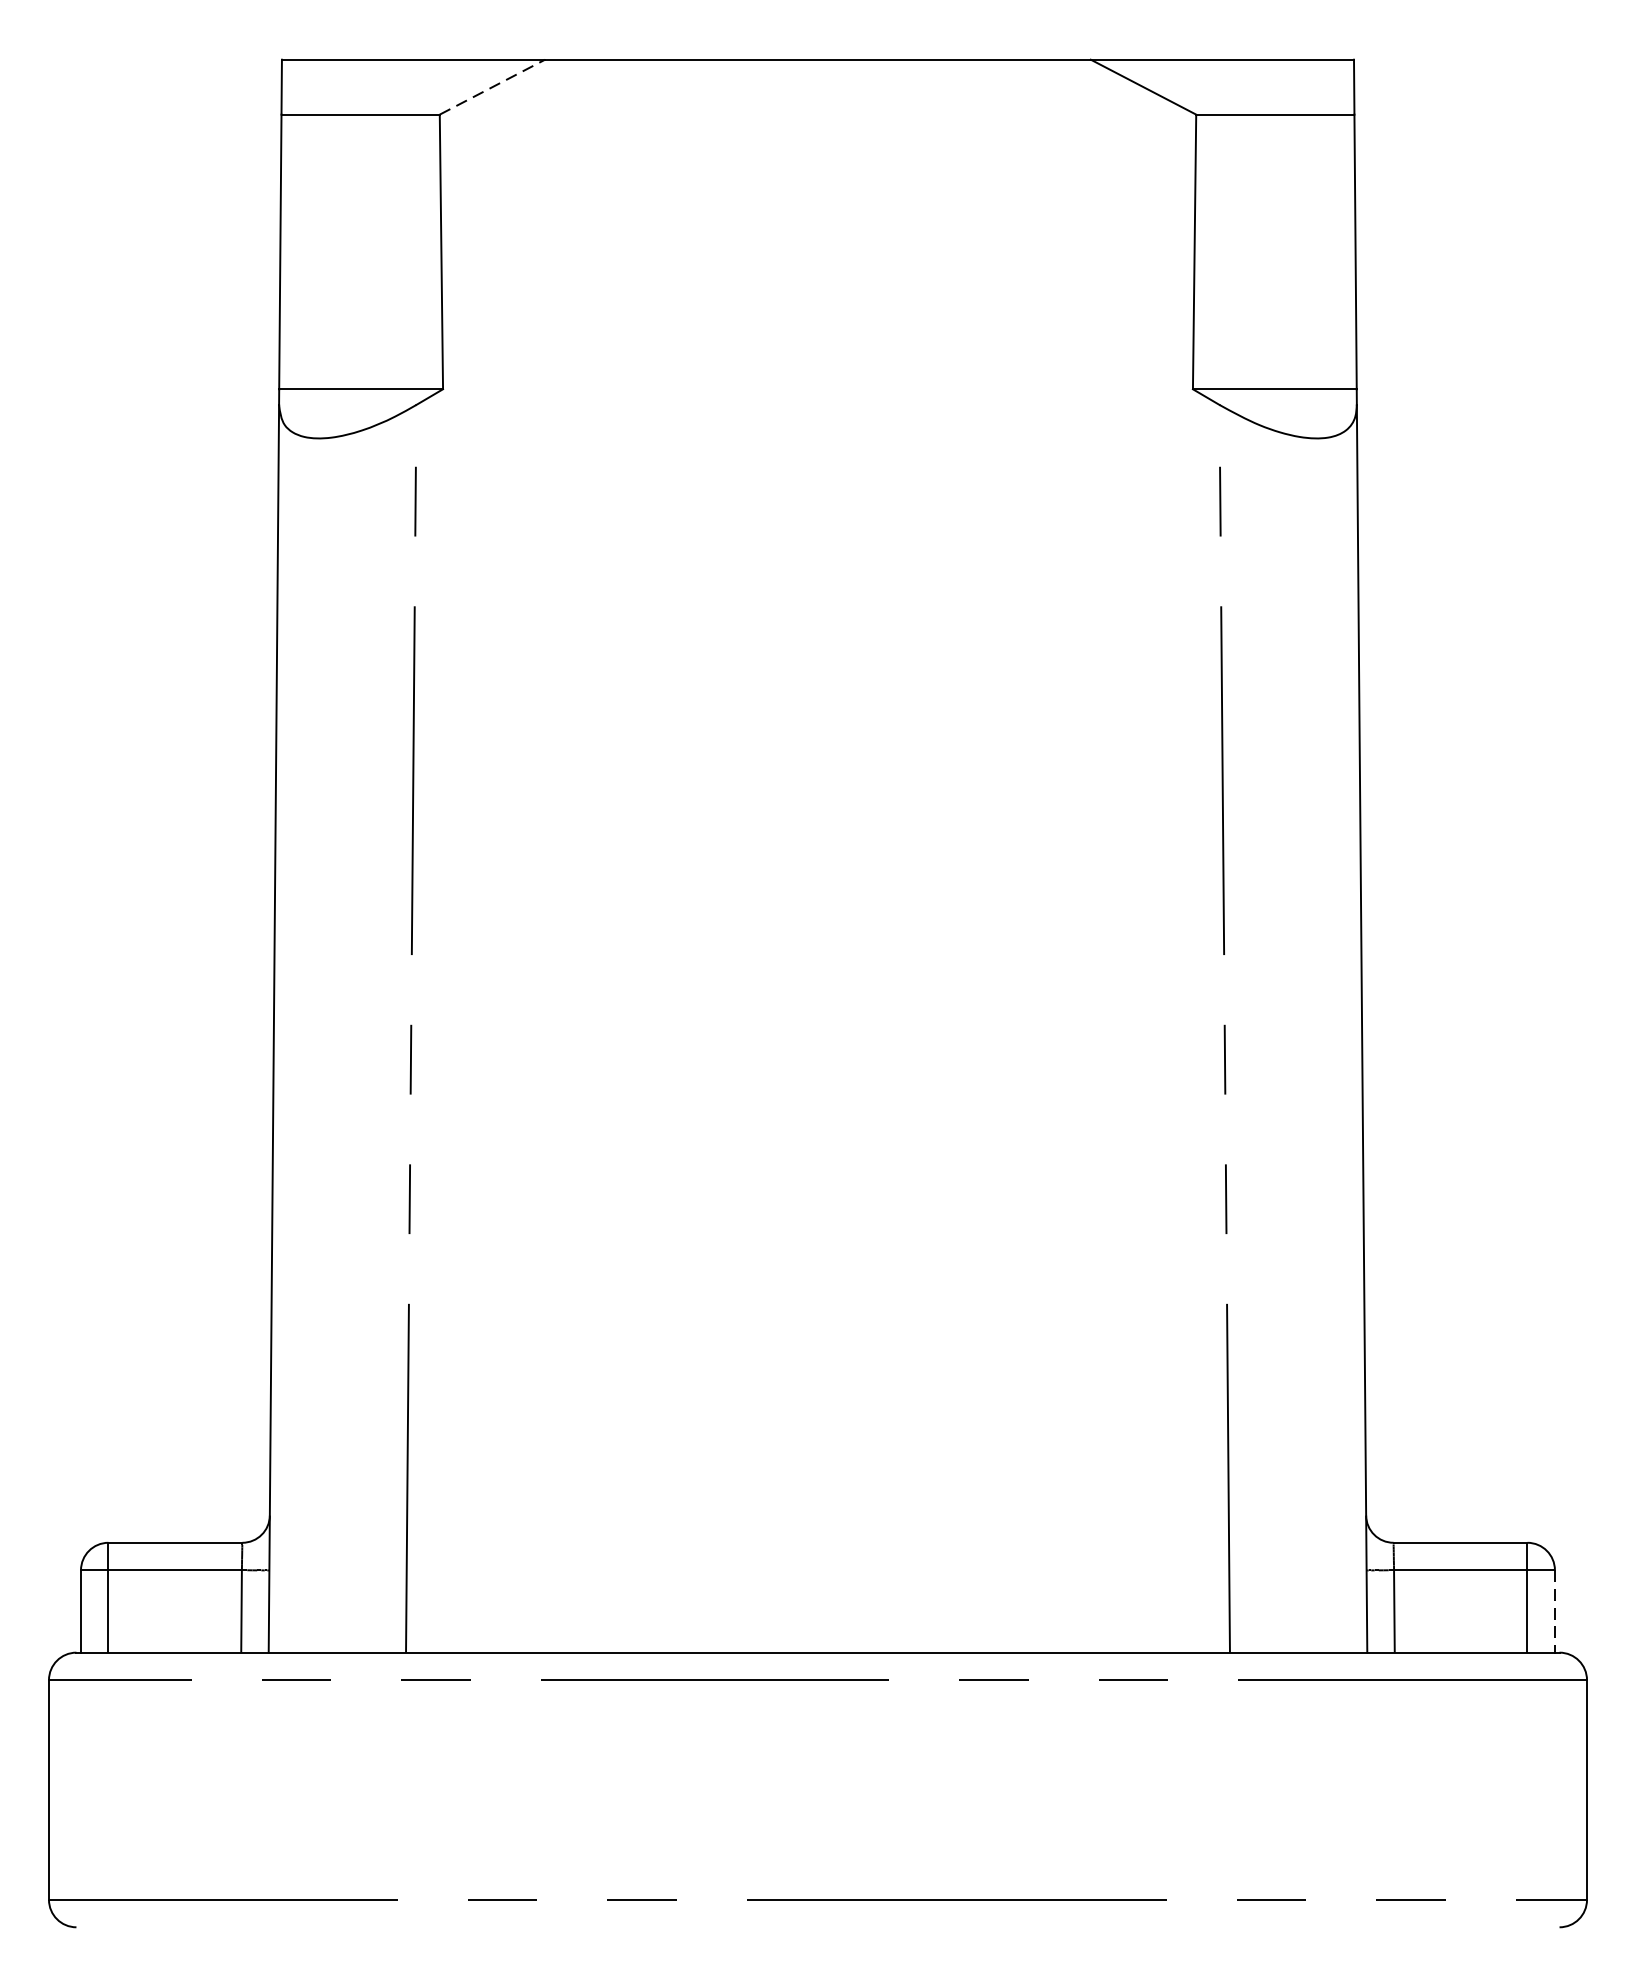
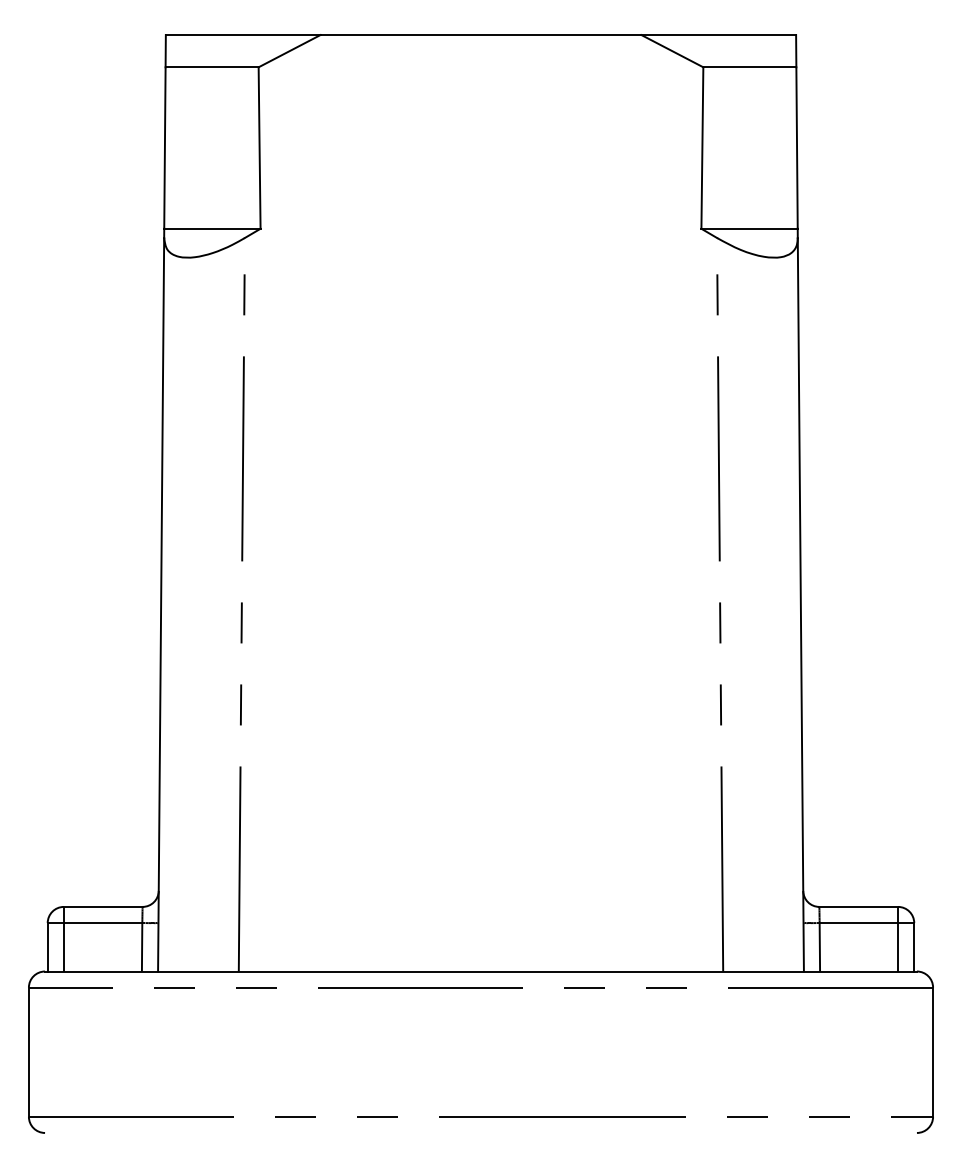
line: (492, 87) -> (289, 51), dashed -> solid
line: (1555, 1611) -> (914, 947), dashed -> solid

